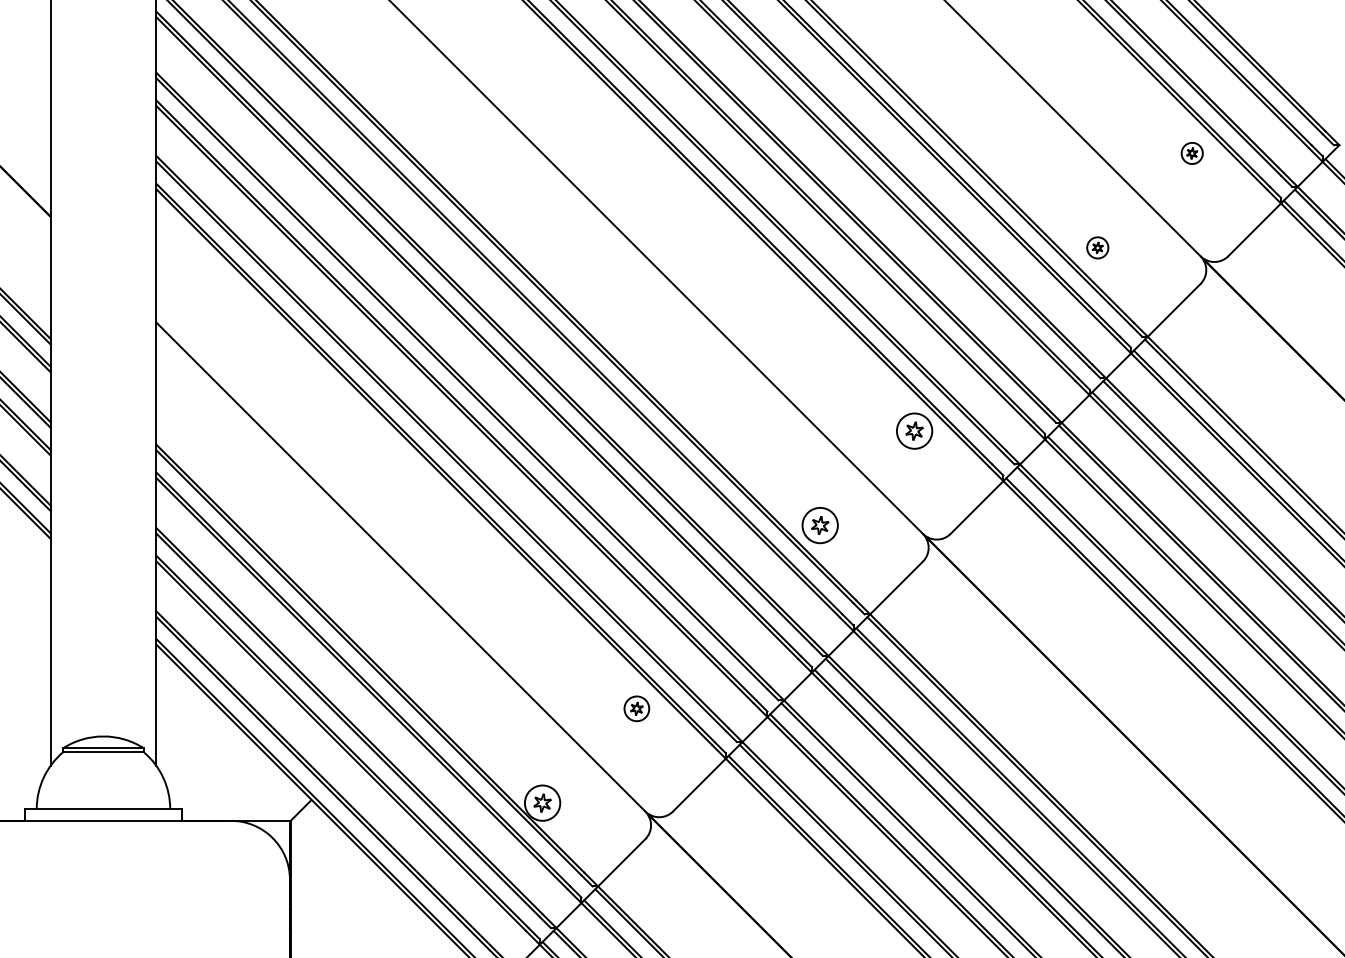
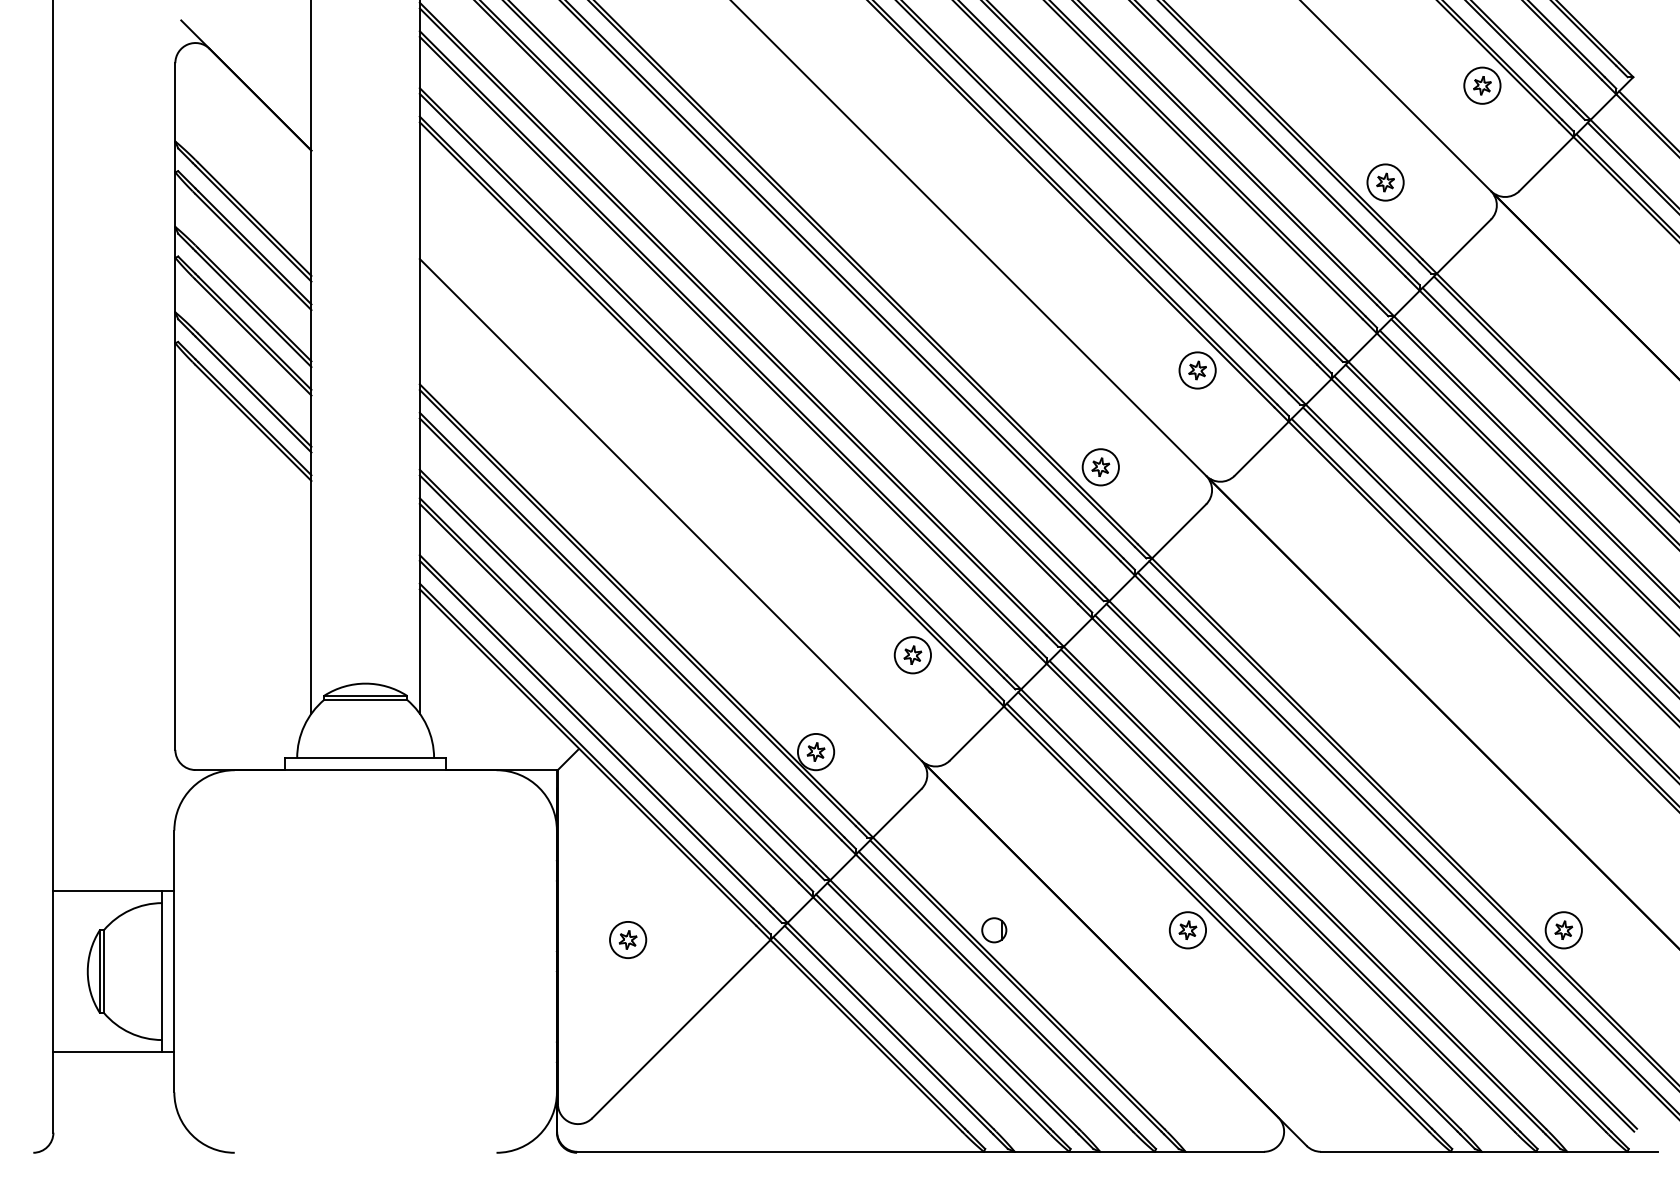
part: (1192, 153) -> (1482, 85), size x1.67
part: (1097, 247) -> (1385, 182), size x1.67
part: (636, 709) -> (912, 655), size x1.43

